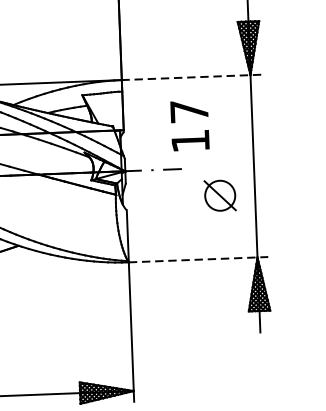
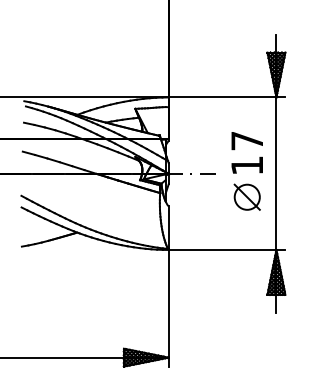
line: (190, 77) -> (226, 97), dashed -> solid
text: (189, 125) -> (246, 152), moved
line: (198, 259) -> (227, 249), dashed -> solid

